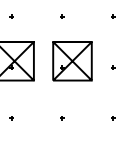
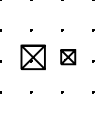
part: (71, 59) -> (67, 56), size x0.6

